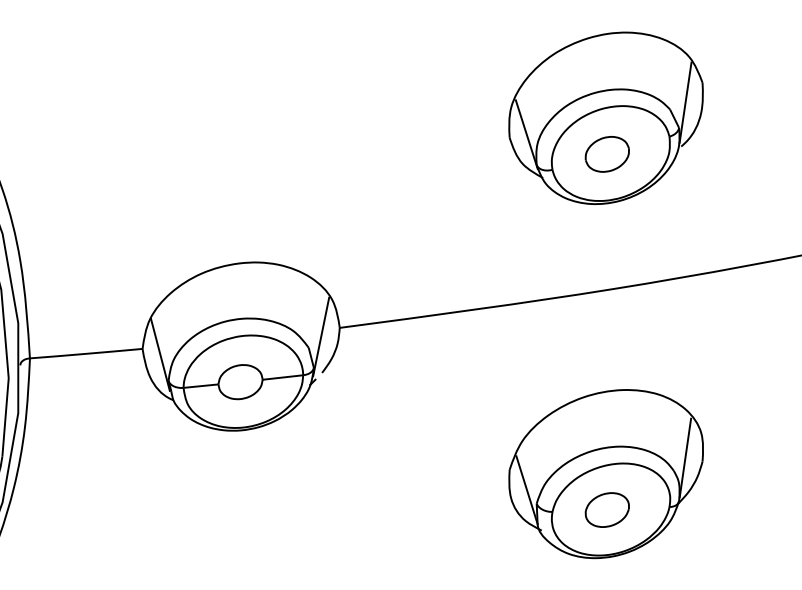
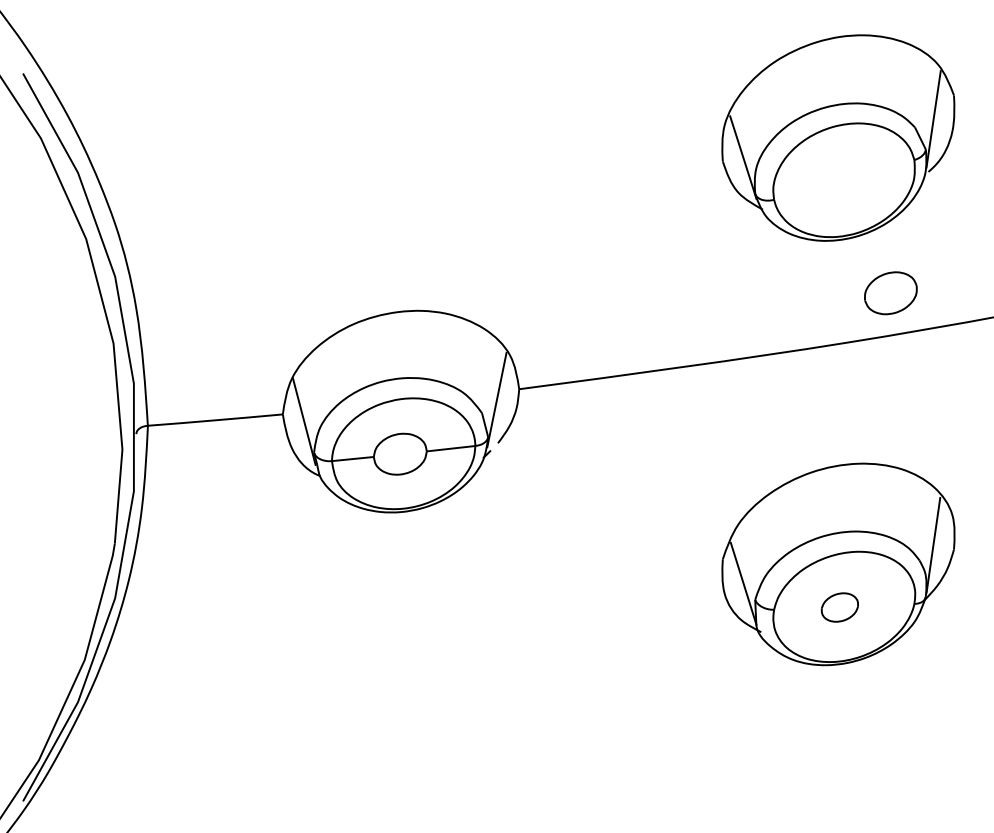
part: (607, 154) -> (890, 293), moved
part: (607, 510) -> (839, 607), size x0.7

